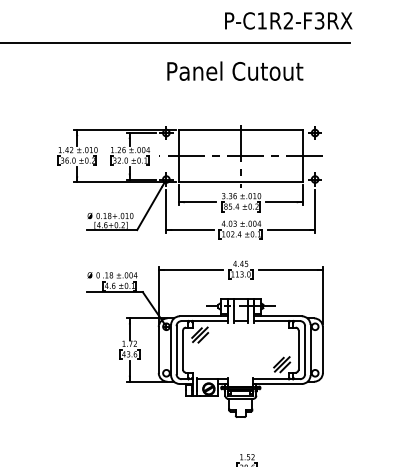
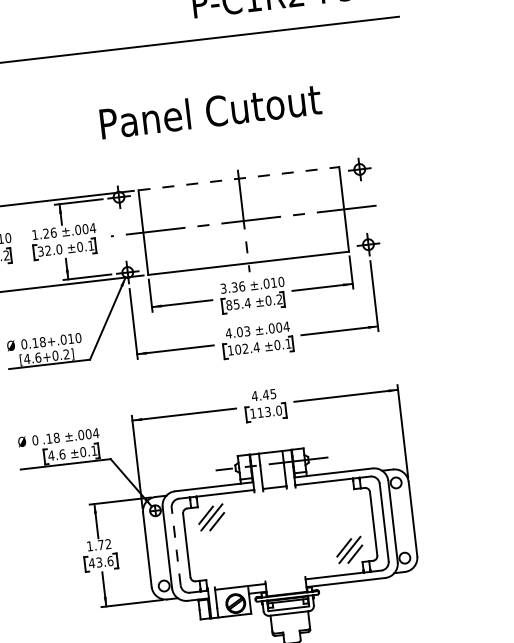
text: (235, 70) -> (210, 110), moved
line: (241, 130) -> (240, 179), solid -> dashed
line: (176, 350) -> (176, 547), solid -> dashed

